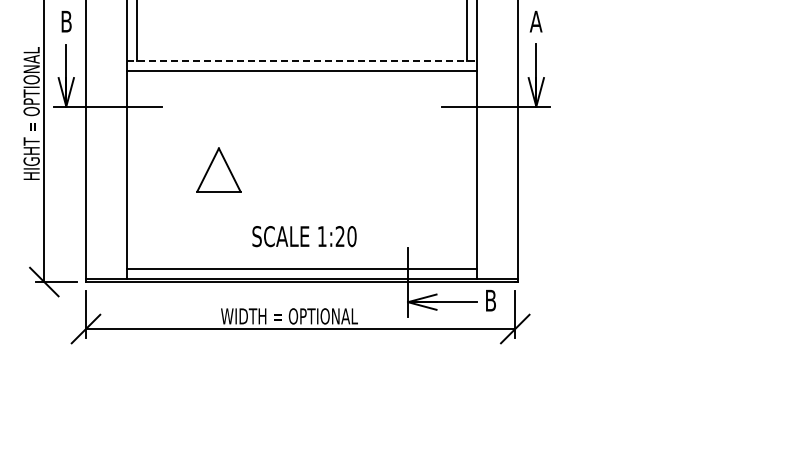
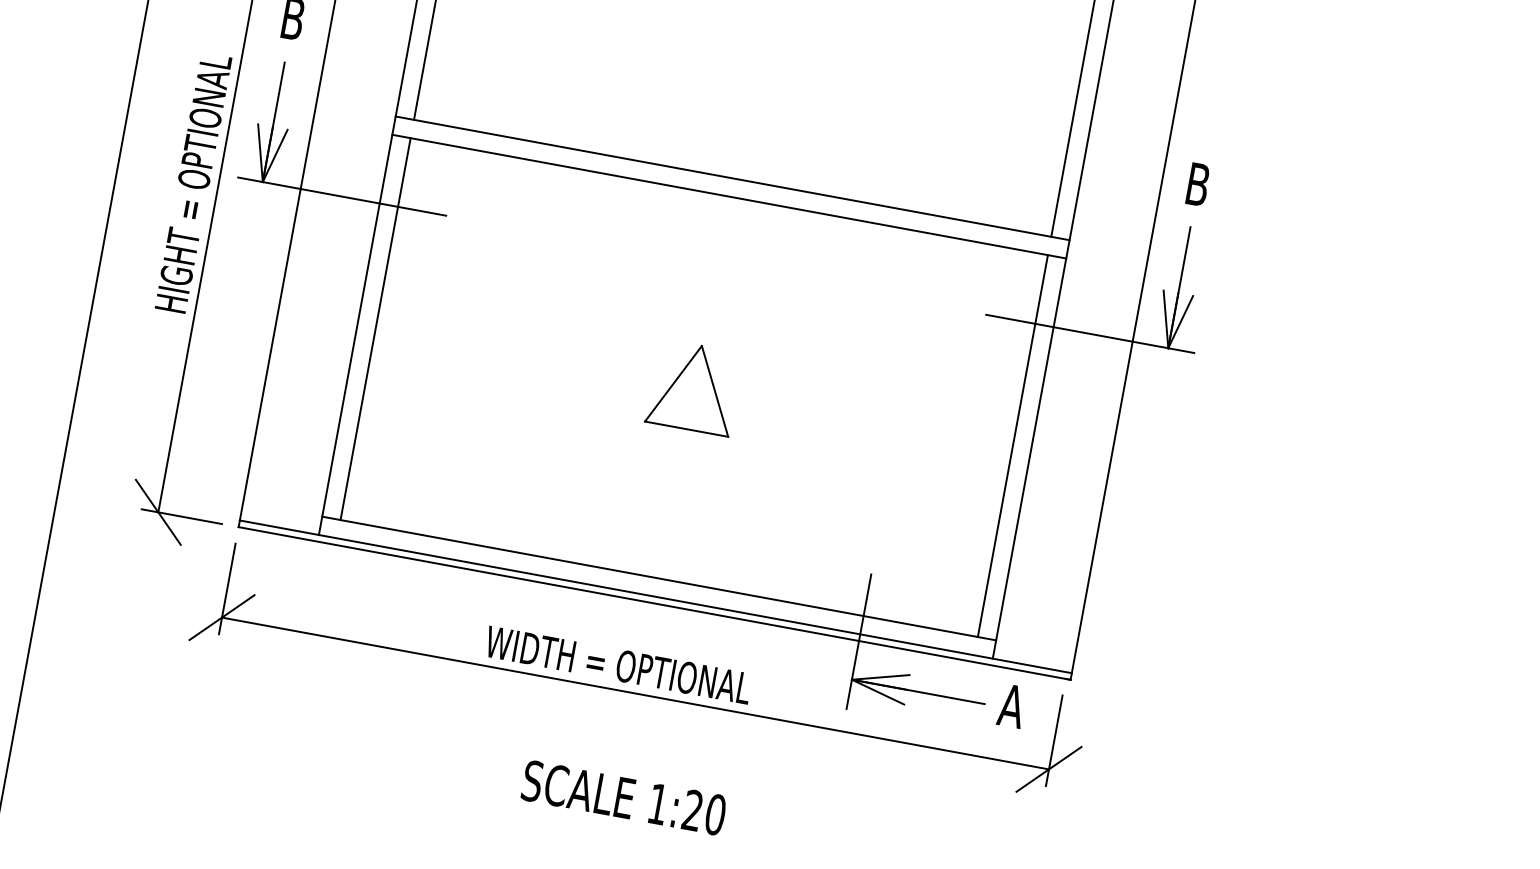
text: (535, 21) -> (1196, 184), A -> B
line: (301, 61) -> (731, 178), dashed -> solid
line: (136, 169) -> (375, 328), added
part: (218, 169) -> (693, 386), moved
line: (467, 169) -> (1013, 445), added
text: (304, 236) -> (624, 797), moved
text: (490, 300) -> (1011, 705), B -> A

